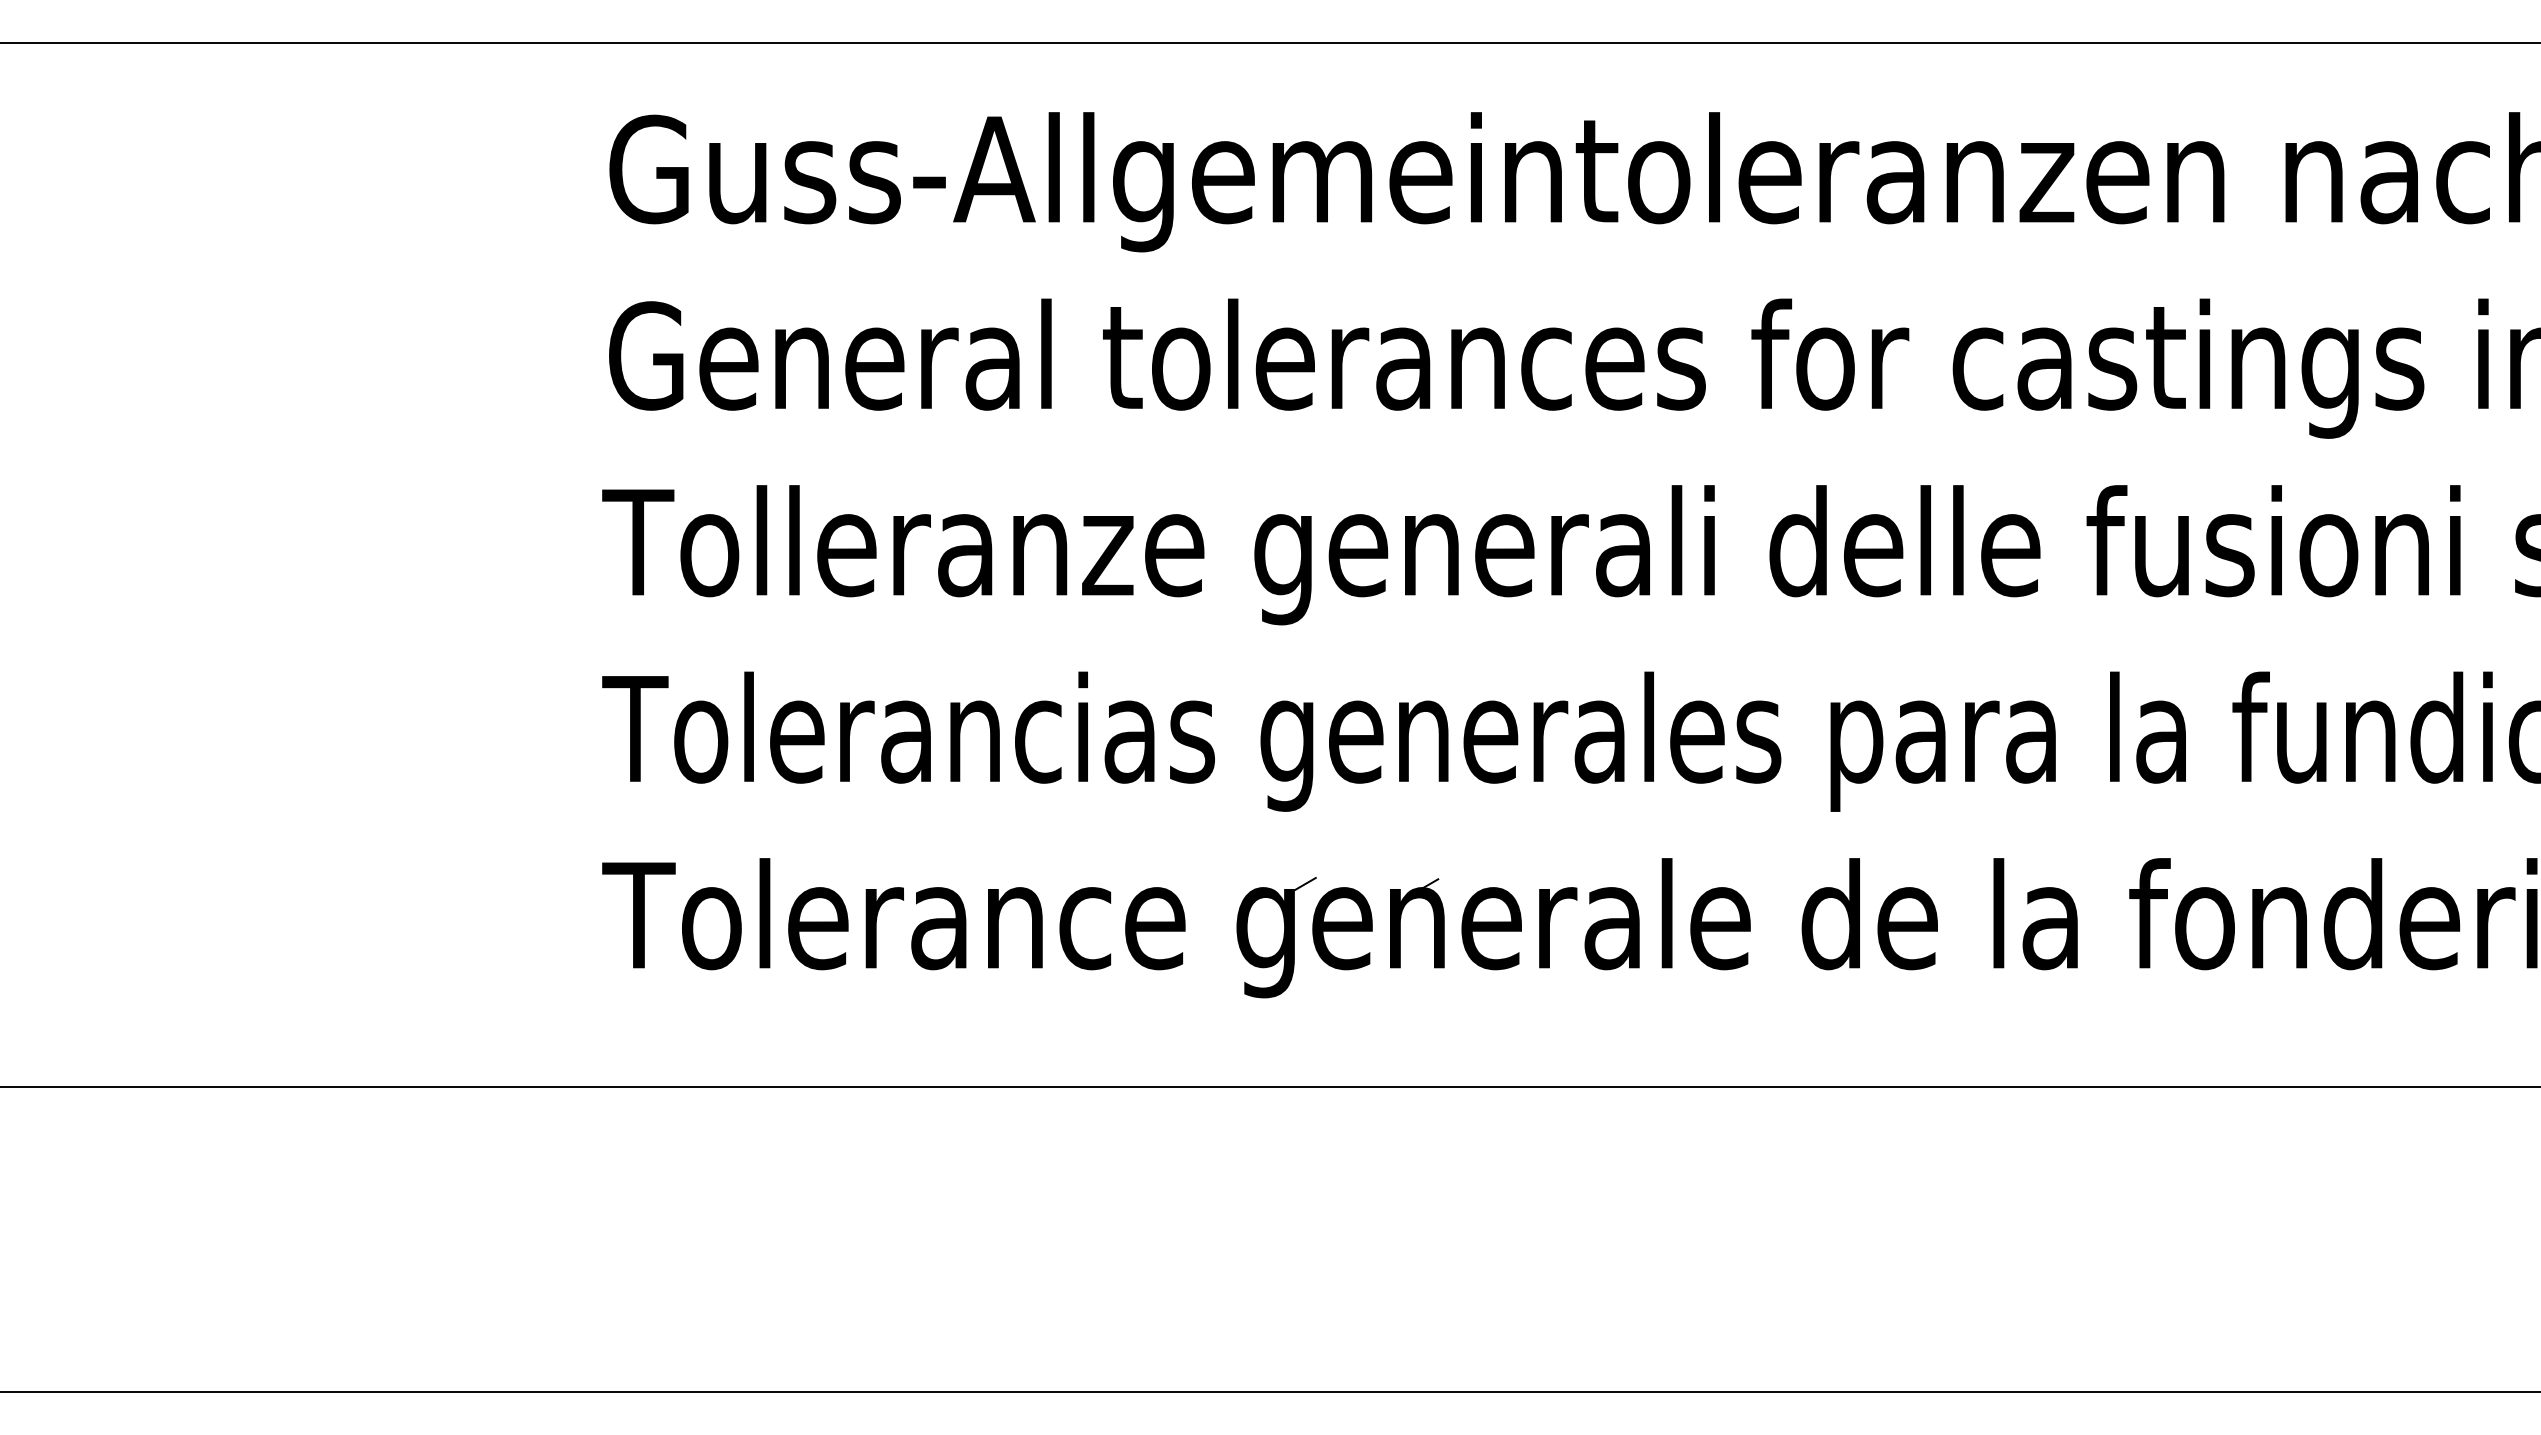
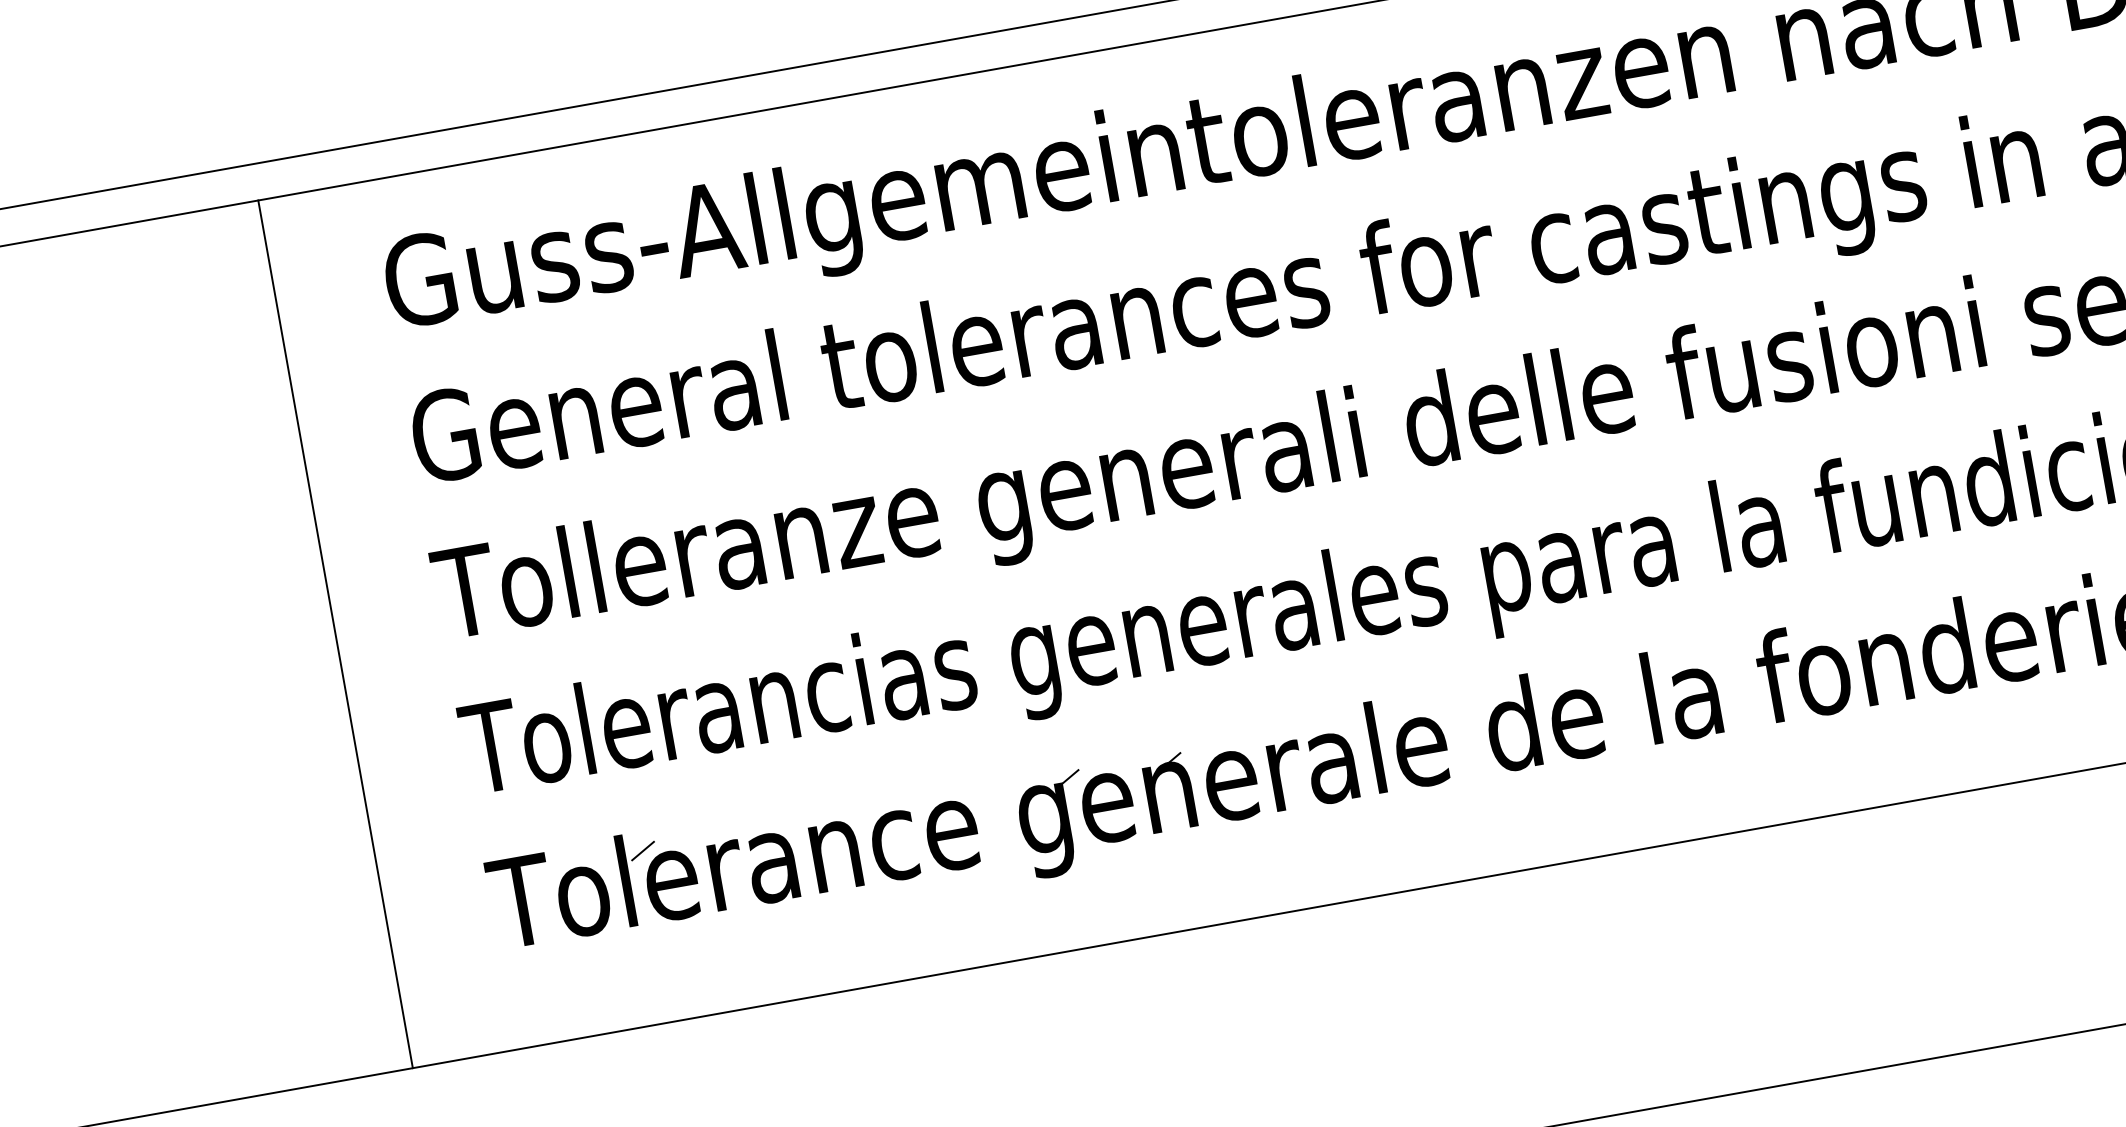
line: (477, 565) -> (335, 634), added
line: (790, 881) -> (642, 850), added

